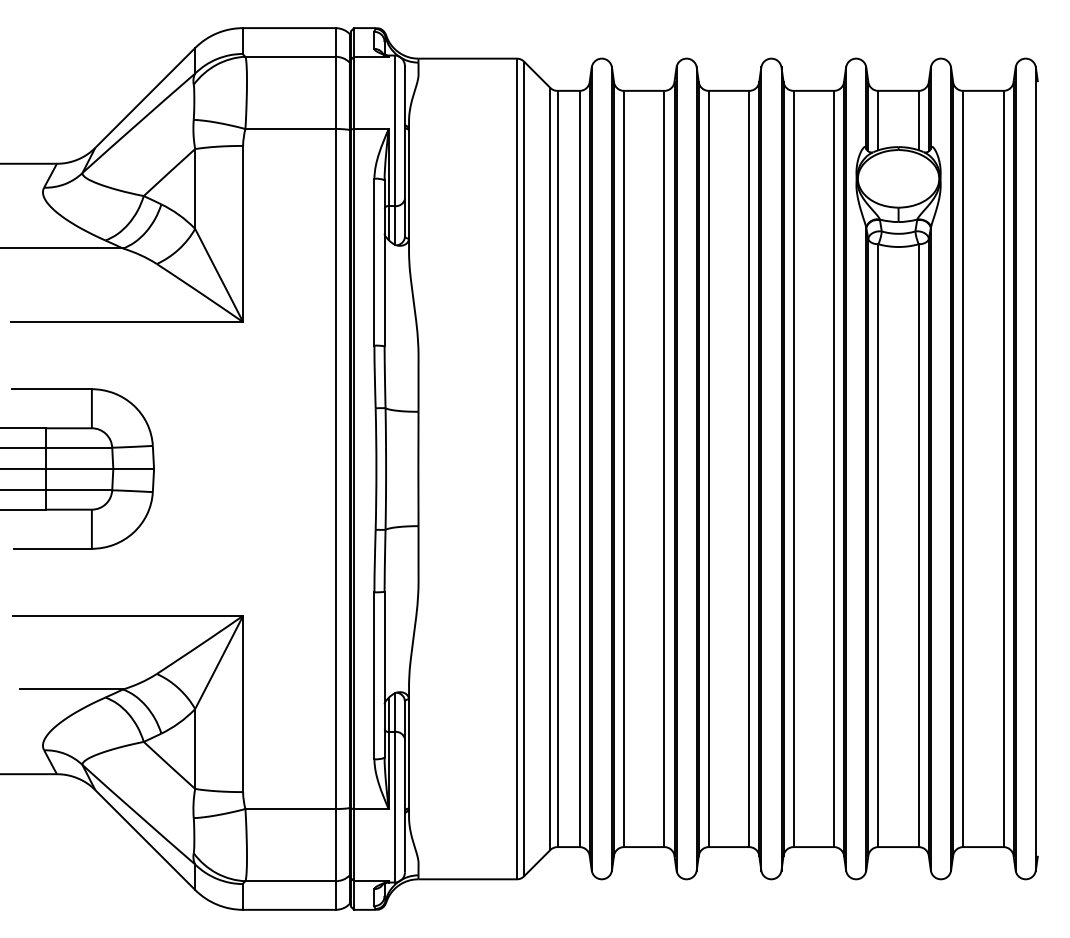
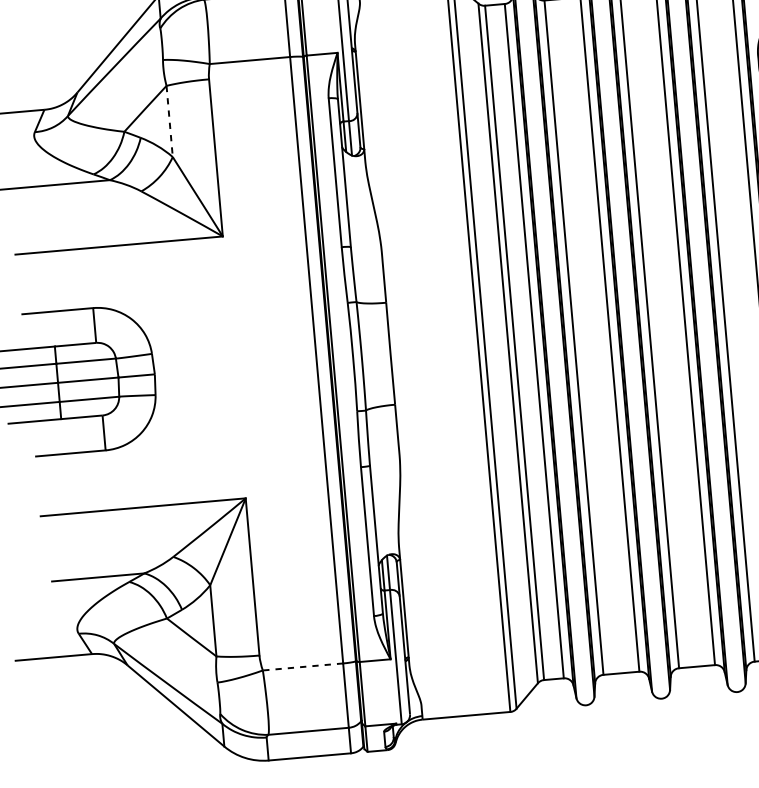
line: (195, 188) -> (169, 121), solid -> dashed
line: (289, 809) -> (302, 667), solid -> dashed

